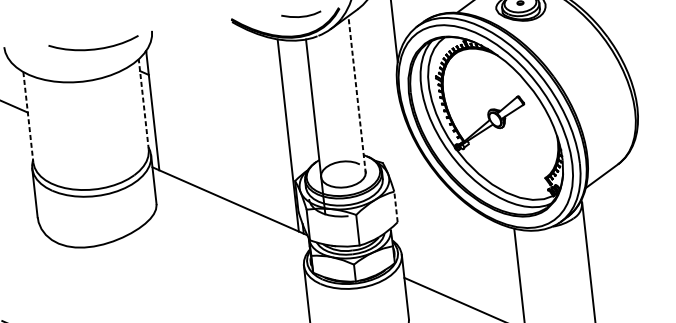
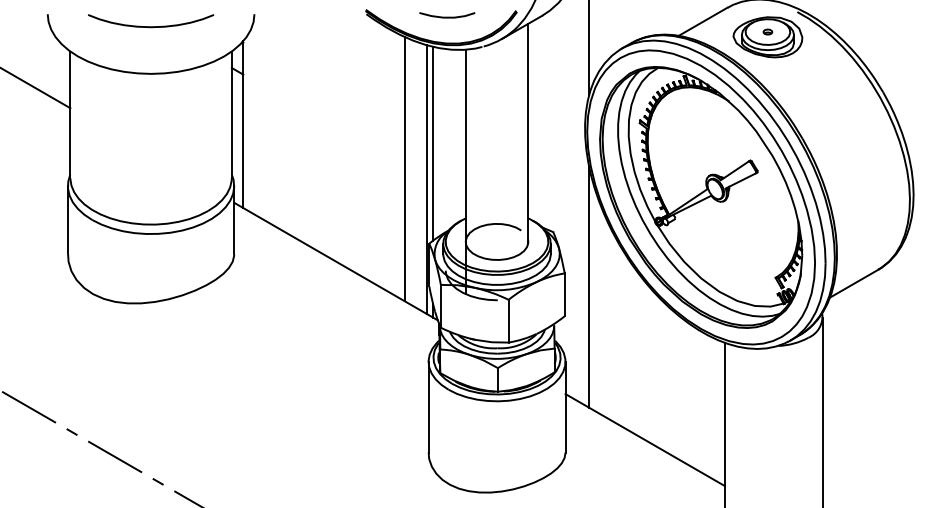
curve: (301, 16) -> (447, 16), moved
curve: (94, 48) -> (151, 26), moved
line: (357, 94) -> (528, 133), dashed -> solid
line: (143, 104) -> (231, 114), dashed -> solid
line: (290, 109) -> (433, 143), added
line: (28, 117) -> (70, 115), dashed -> solid
line: (271, 129) -> (404, 168), added
line: (413, 199) -> (589, 287), added
line: (395, 206) -> (564, 294), dashed -> solid

